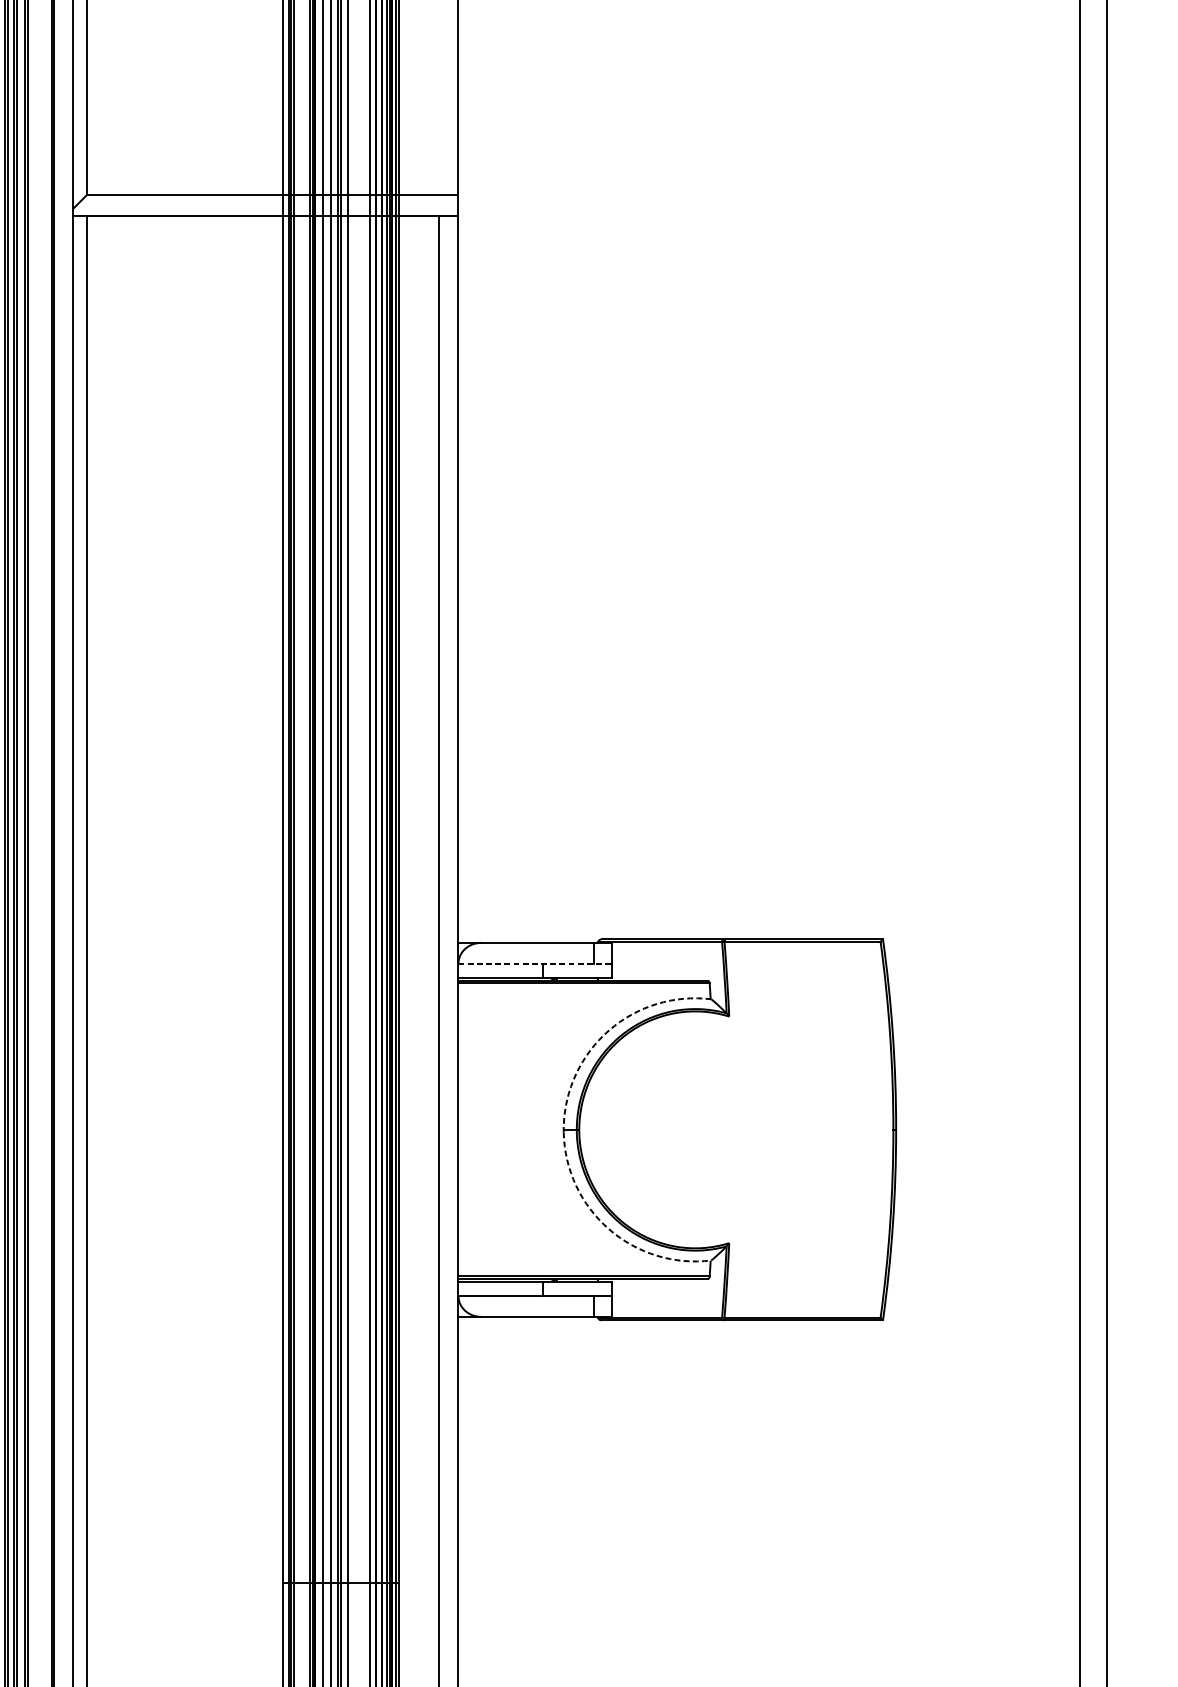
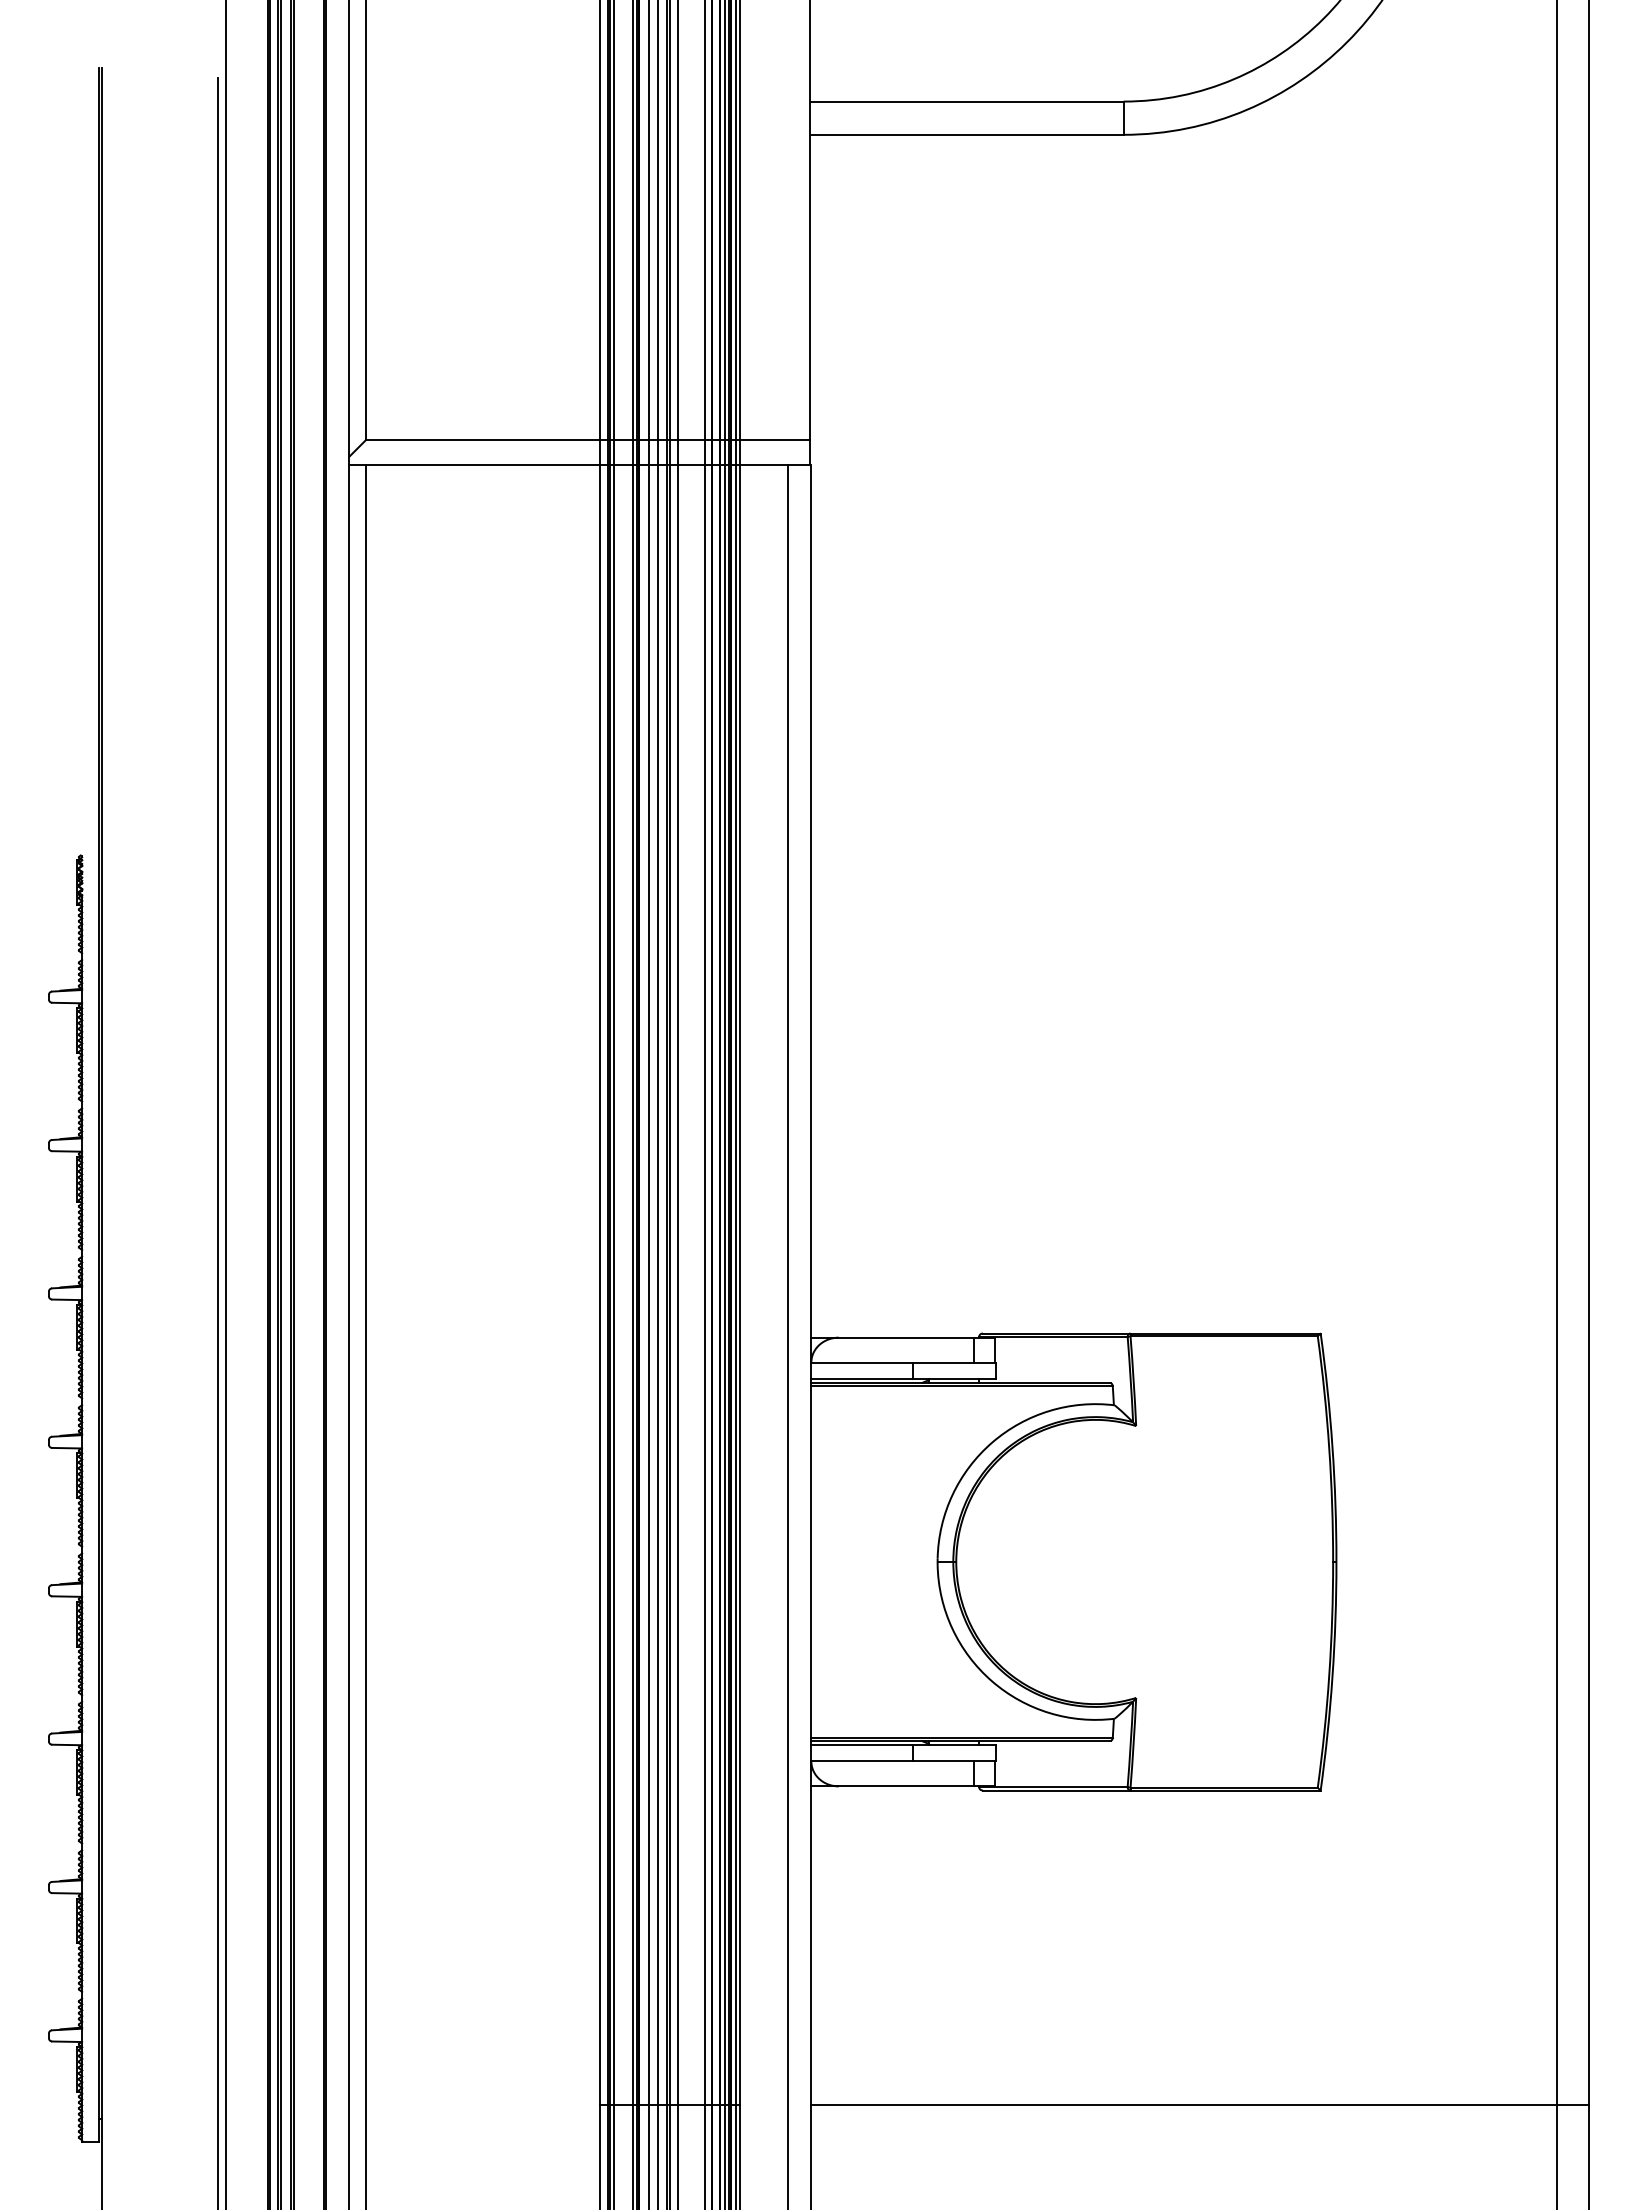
line: (536, 963) -> (904, 1362), dashed -> solid
arc: (609, 1030) -> (992, 1442), dashed -> solid
arc: (609, 1229) -> (992, 1681), dashed -> solid
line: (782, 1582) -> (1199, 2104), added

